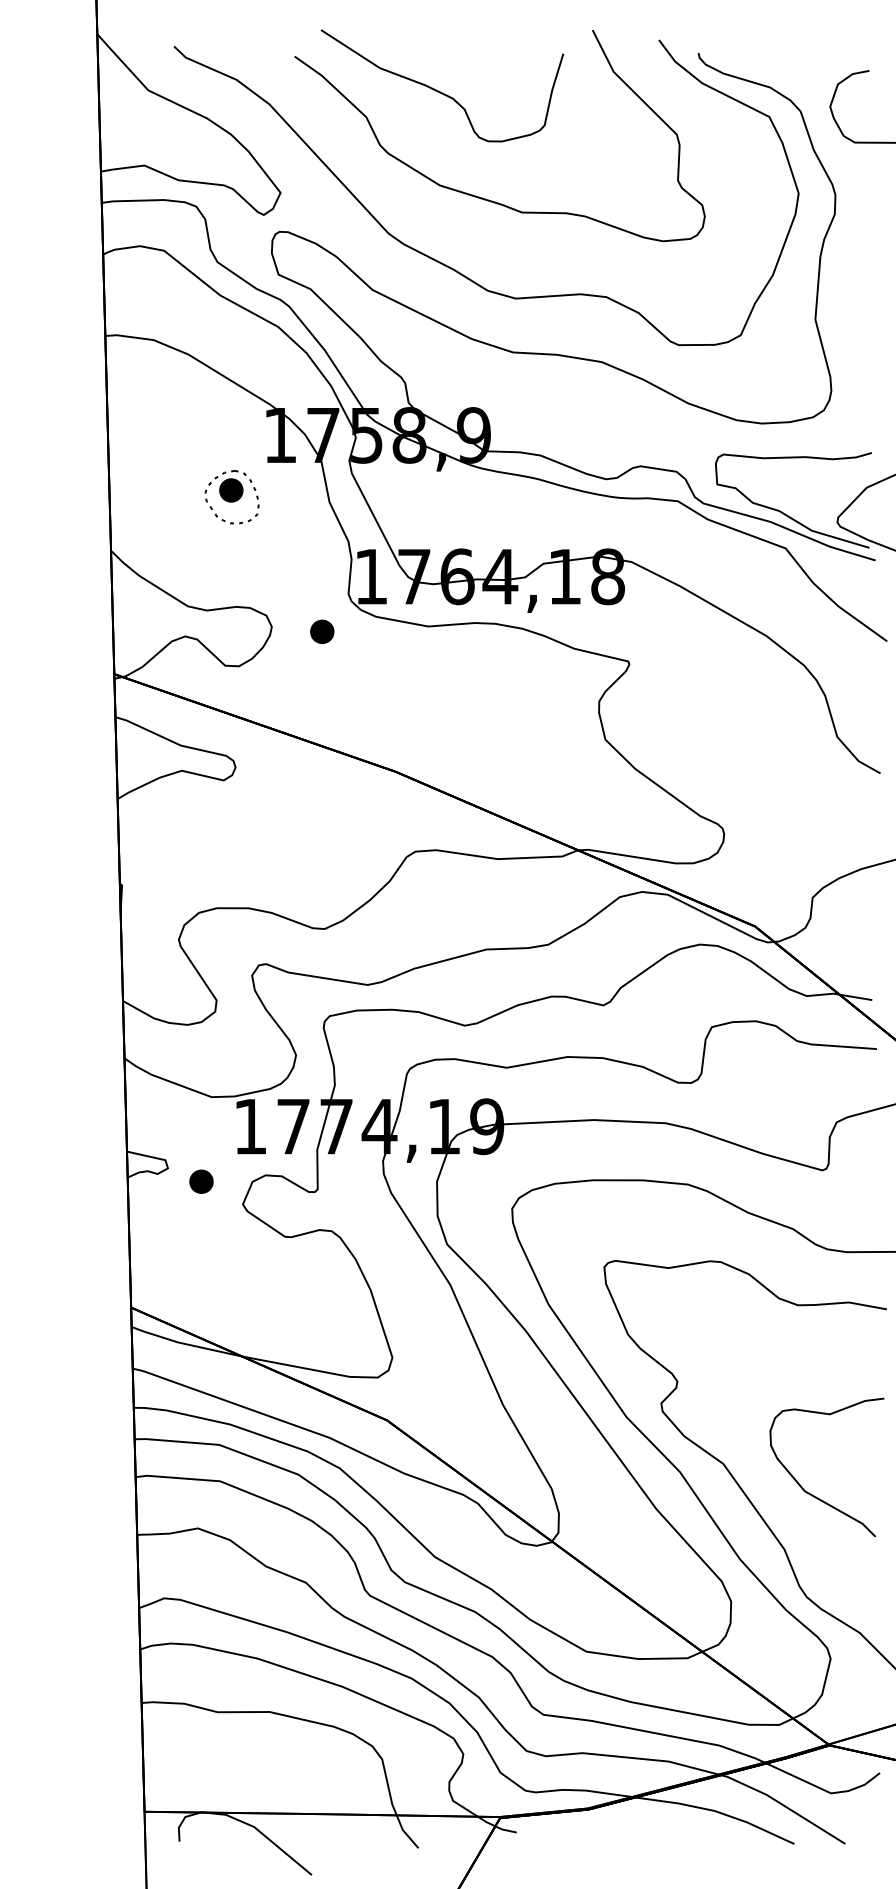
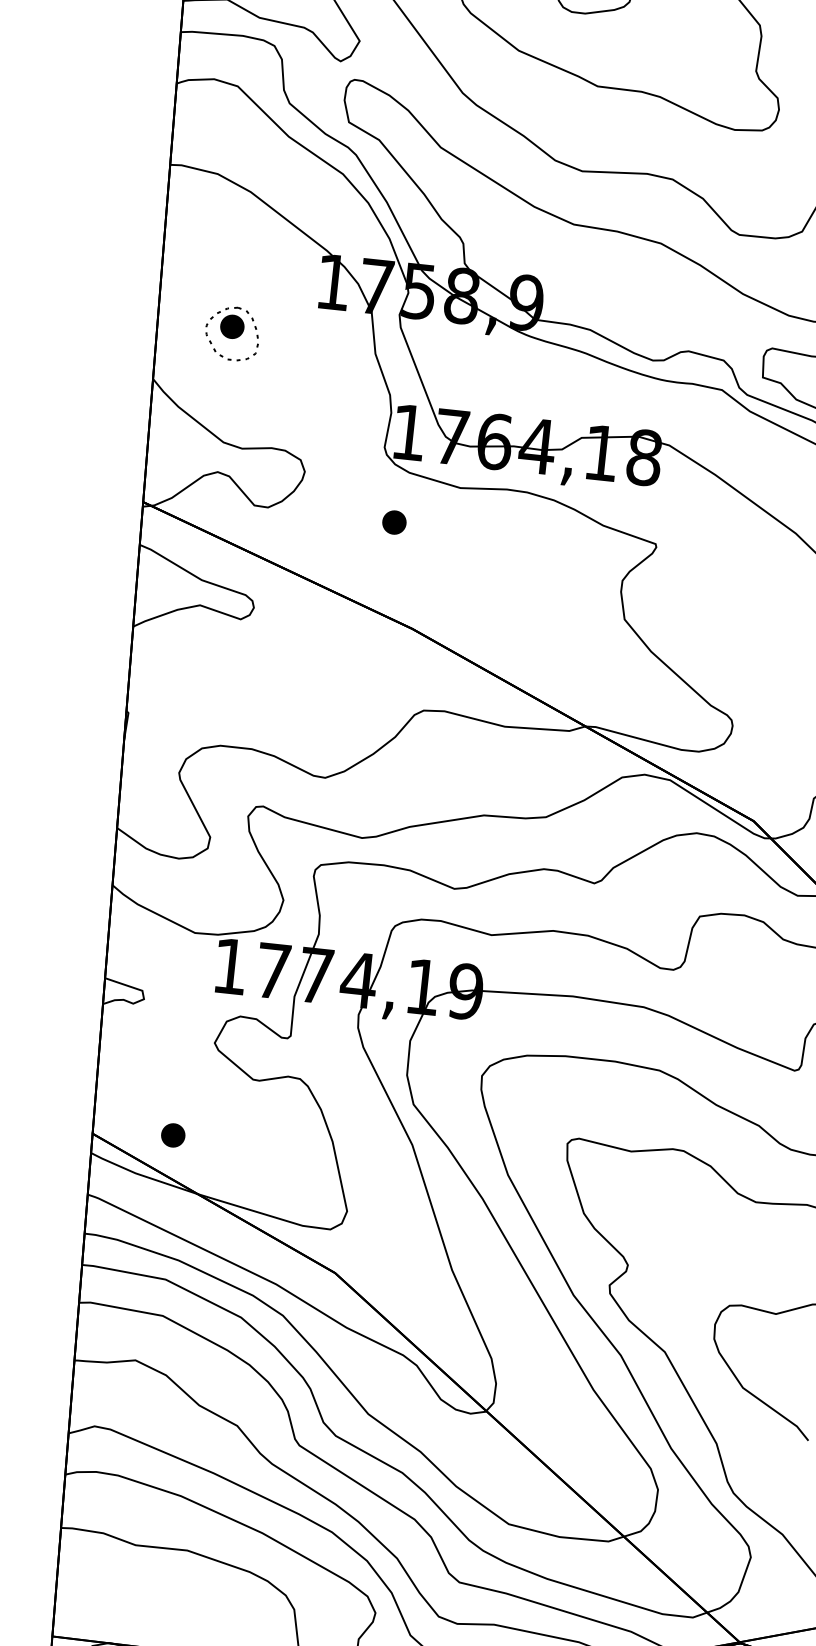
part: (231, 497) -> (231, 333), moved
part: (322, 631) -> (394, 522), moved
part: (201, 1181) -> (173, 1135), moved

